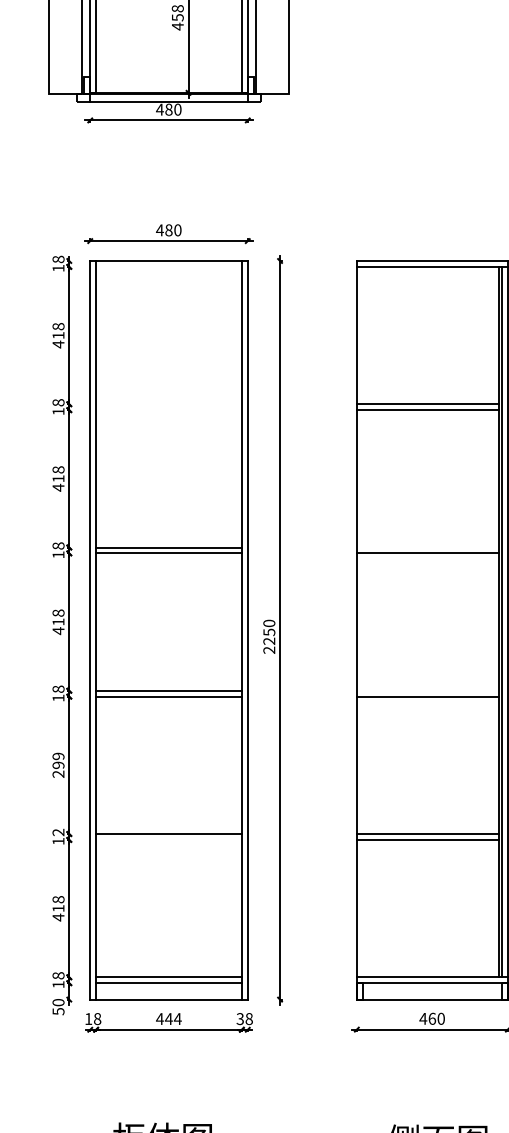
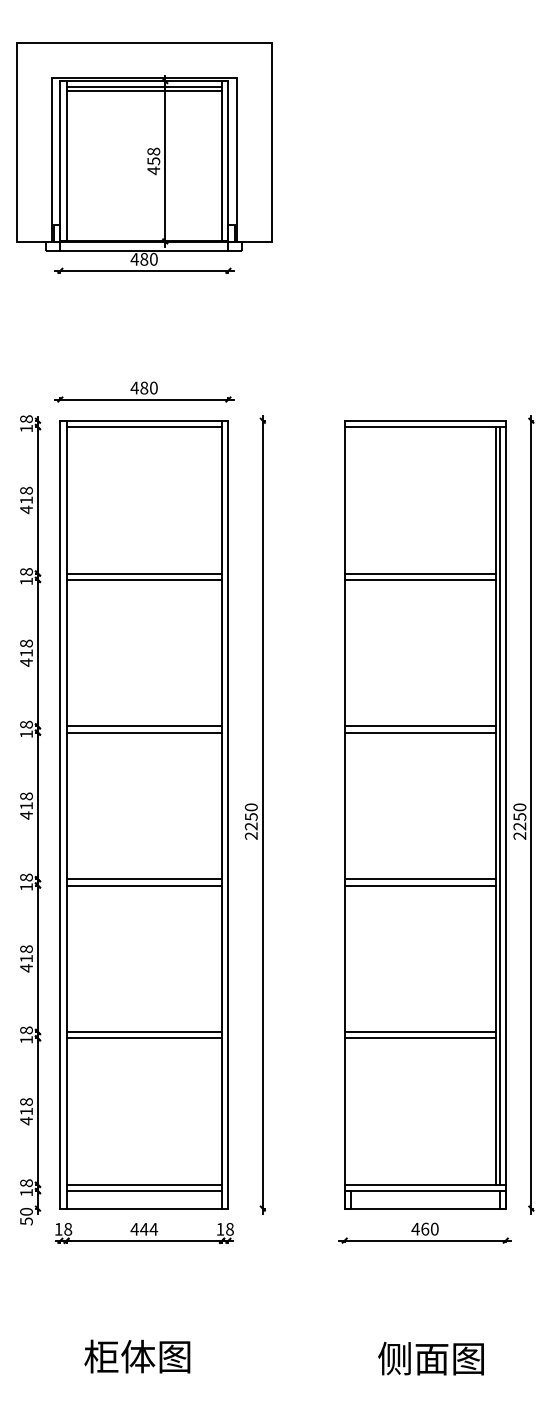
line: (169, 267) -> (144, 427), added
line: (169, 404) -> (144, 573), added
line: (169, 409) -> (144, 579), added
line: (427, 547) -> (420, 726), added
line: (427, 691) -> (420, 879), added
text: (58, 765) -> (26, 958), 299 -> 418
text: (58, 832) -> (26, 1030), 12 -> 18
line: (169, 840) -> (144, 1038), added
text: (240, 1018) -> (220, 1228), 38 -> 18

